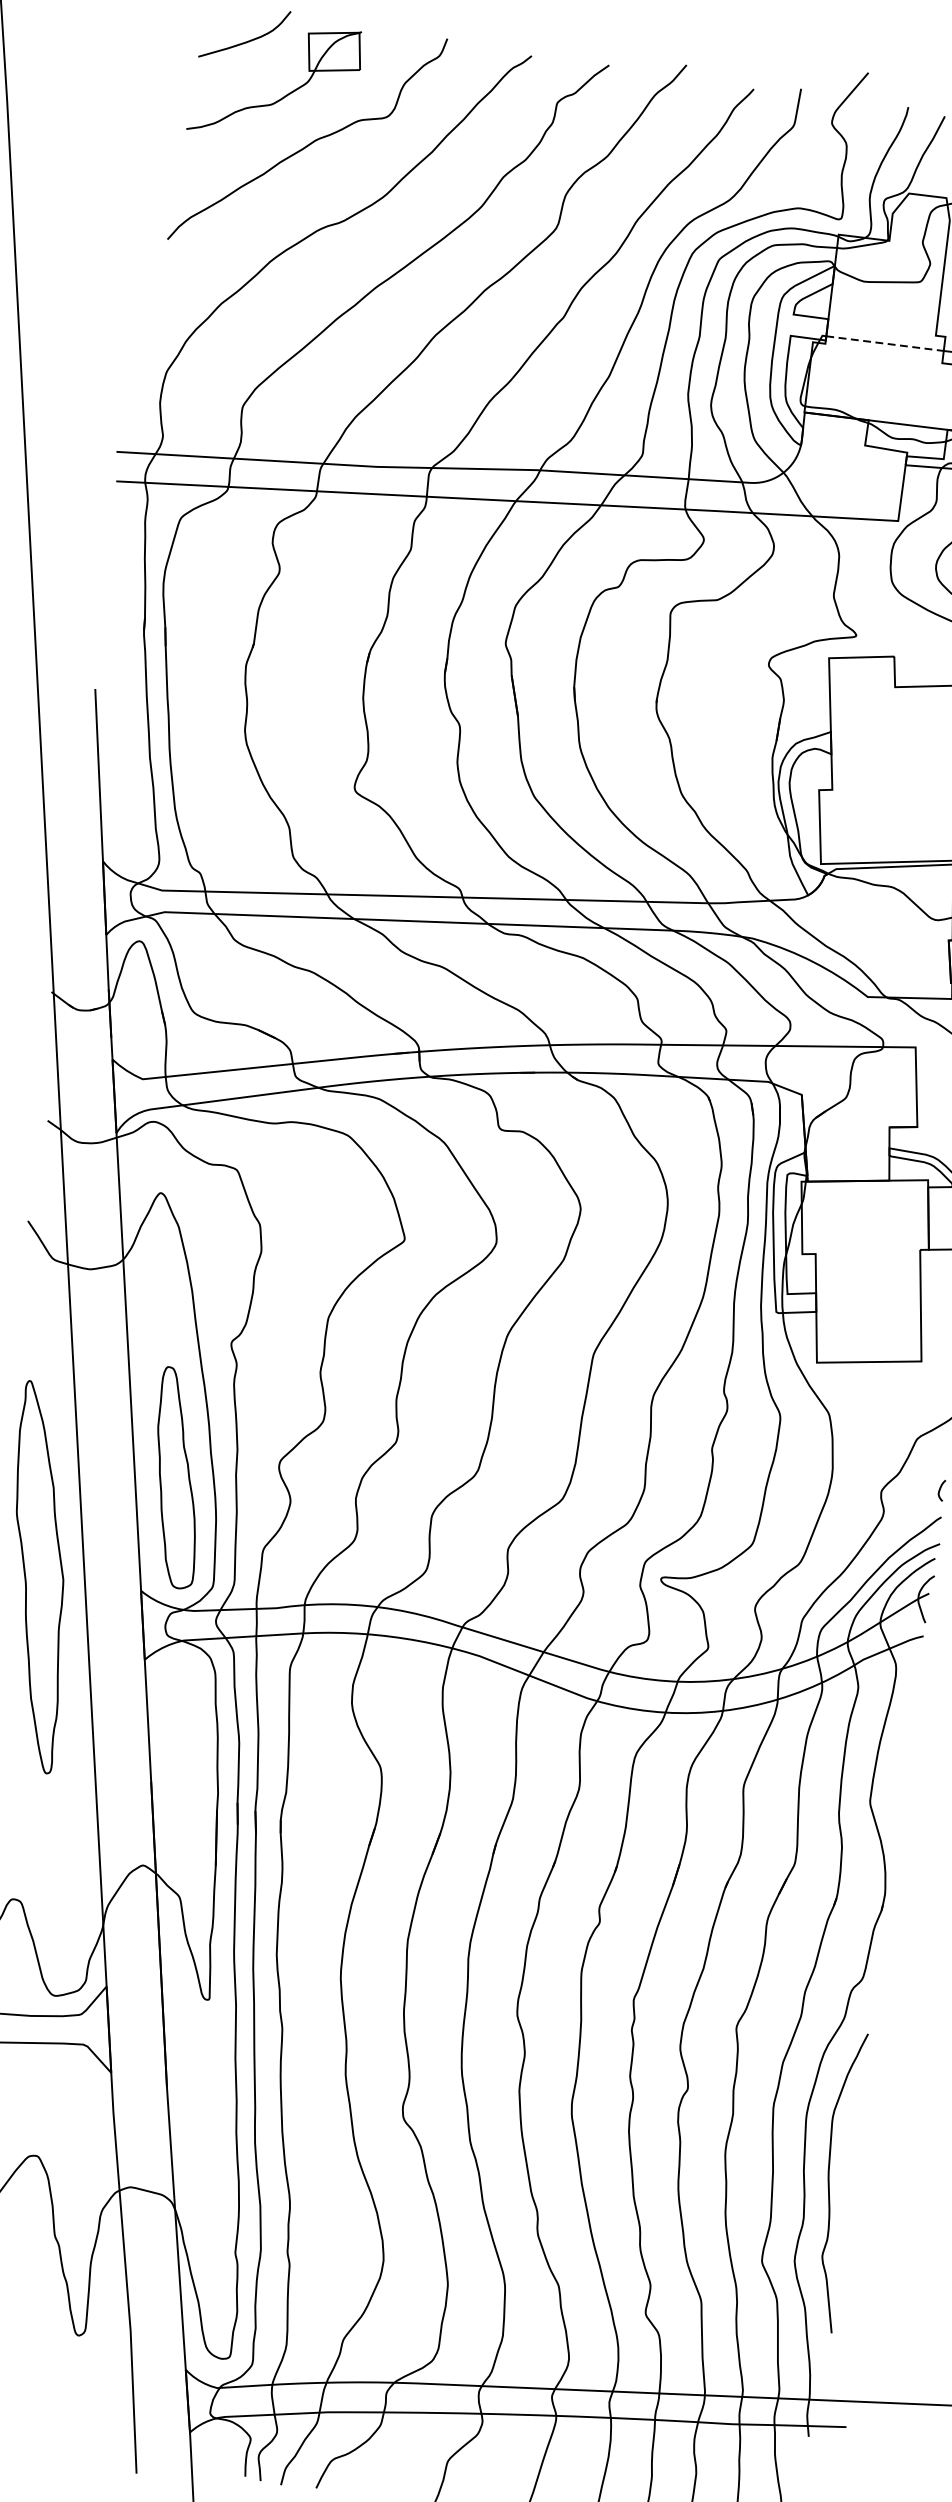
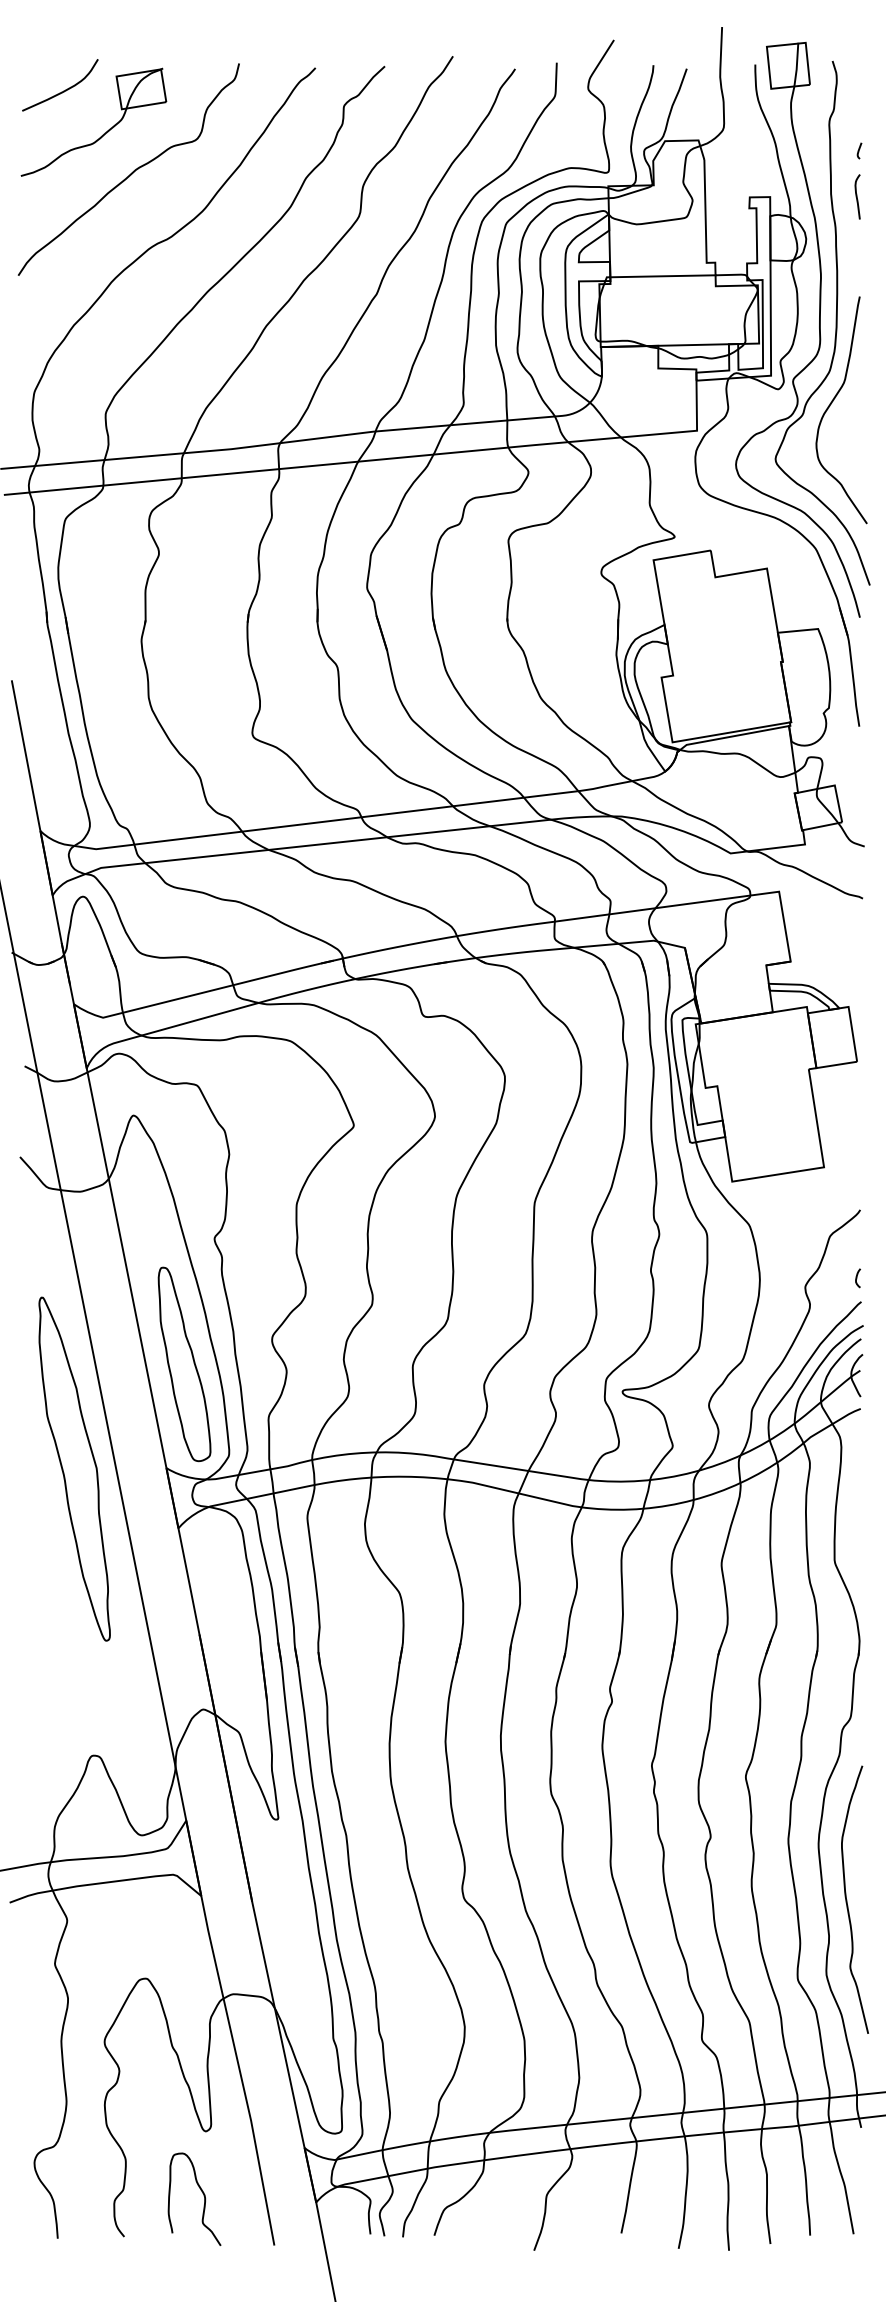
line: (884, 343) -> (662, 276), dashed -> solid
curve: (65, 2407) -> (203, 2196), added

